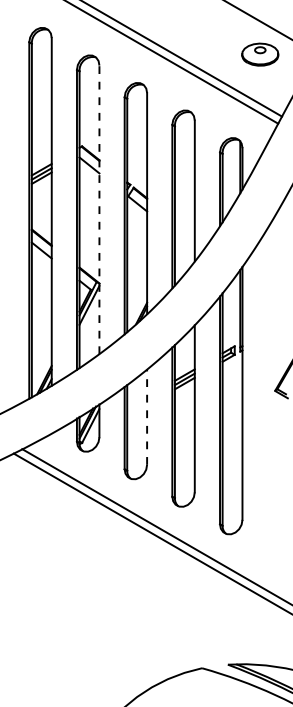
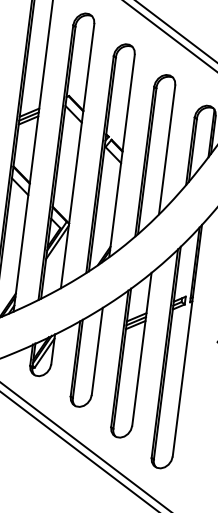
line: (99, 209) -> (77, 155), dashed -> solid
line: (147, 417) -> (97, 351), dashed -> solid

